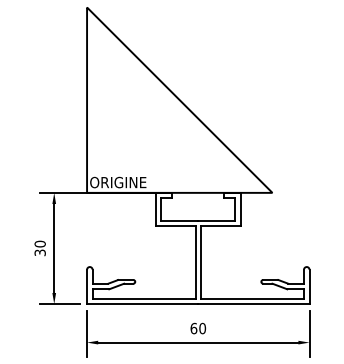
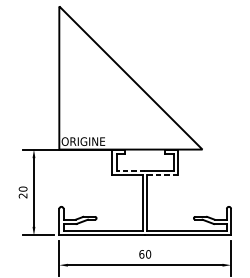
line: (179, 220) -> (130, 170), solid -> dashed
line: (221, 226) -> (163, 175), solid -> dashed
text: (40, 252) -> (23, 195), 30 -> 20

